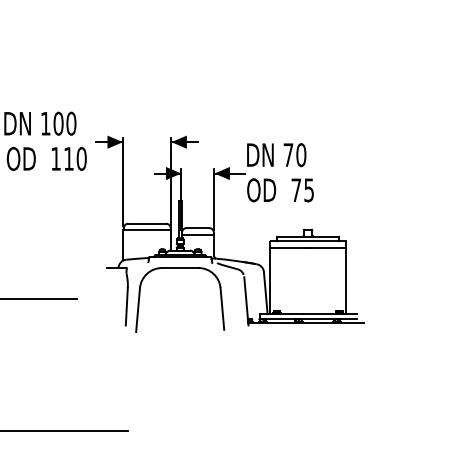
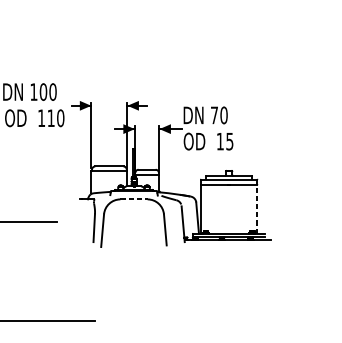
text: (295, 189) -> (219, 141), 75 -> 15
line: (180, 268) -> (134, 199), solid -> dashed
line: (346, 280) -> (257, 208), solid -> dashed

